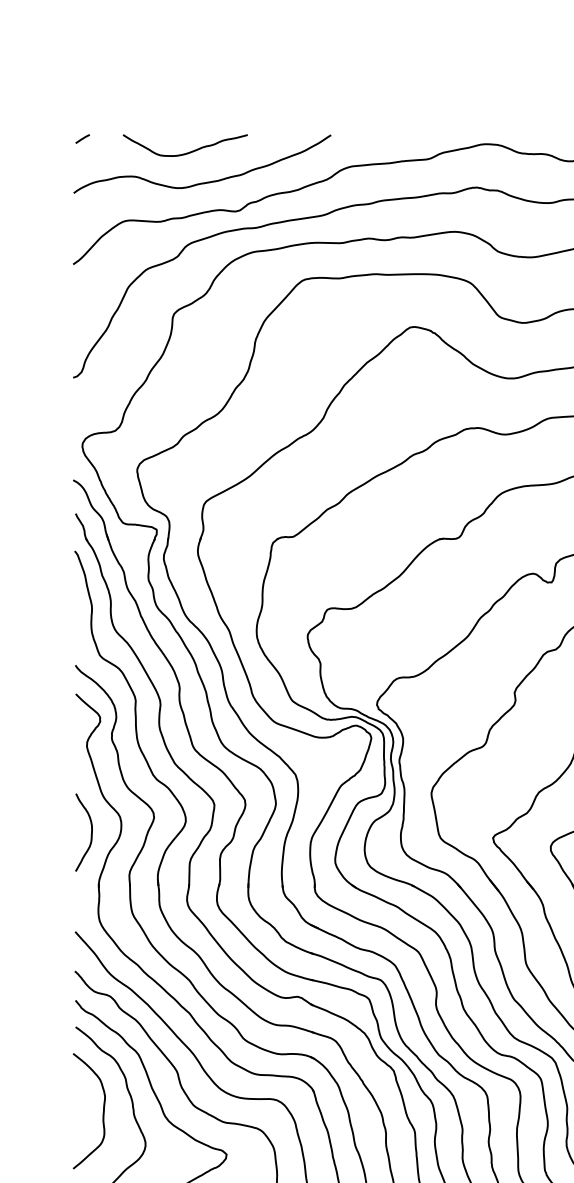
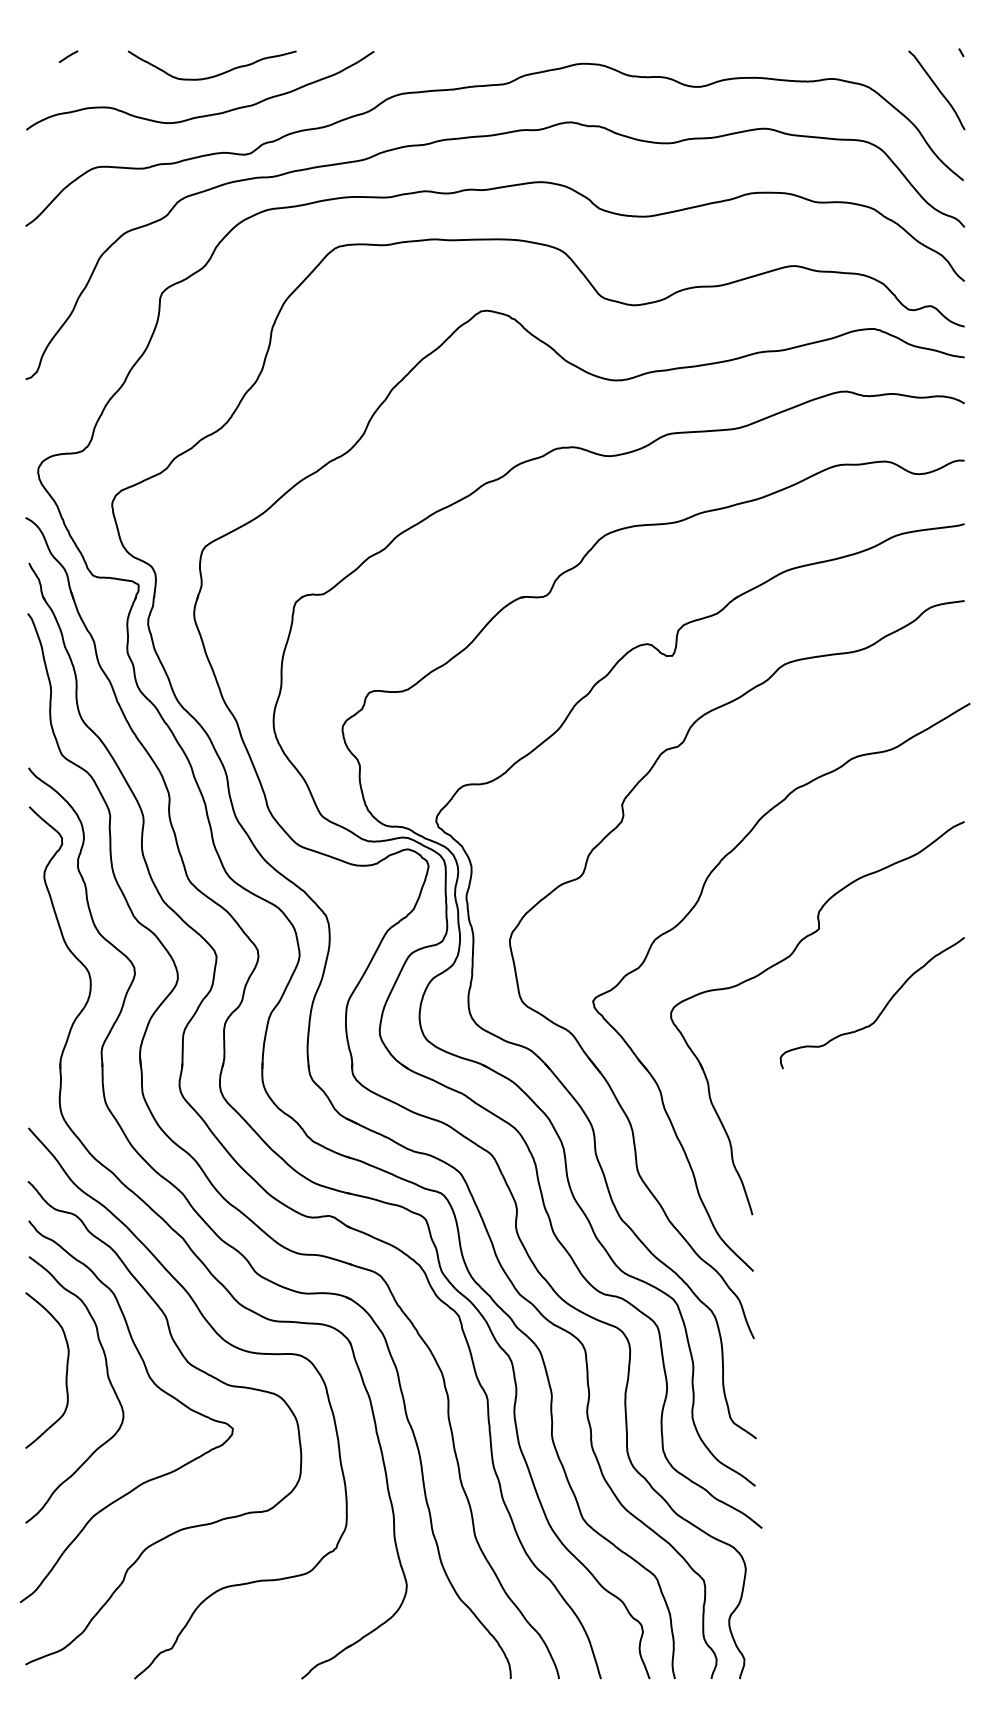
line: (82, 138) -> (68, 56), moved
curve: (188, 152) -> (216, 74), moved
curve: (90, 835) -> (49, 997), removed

